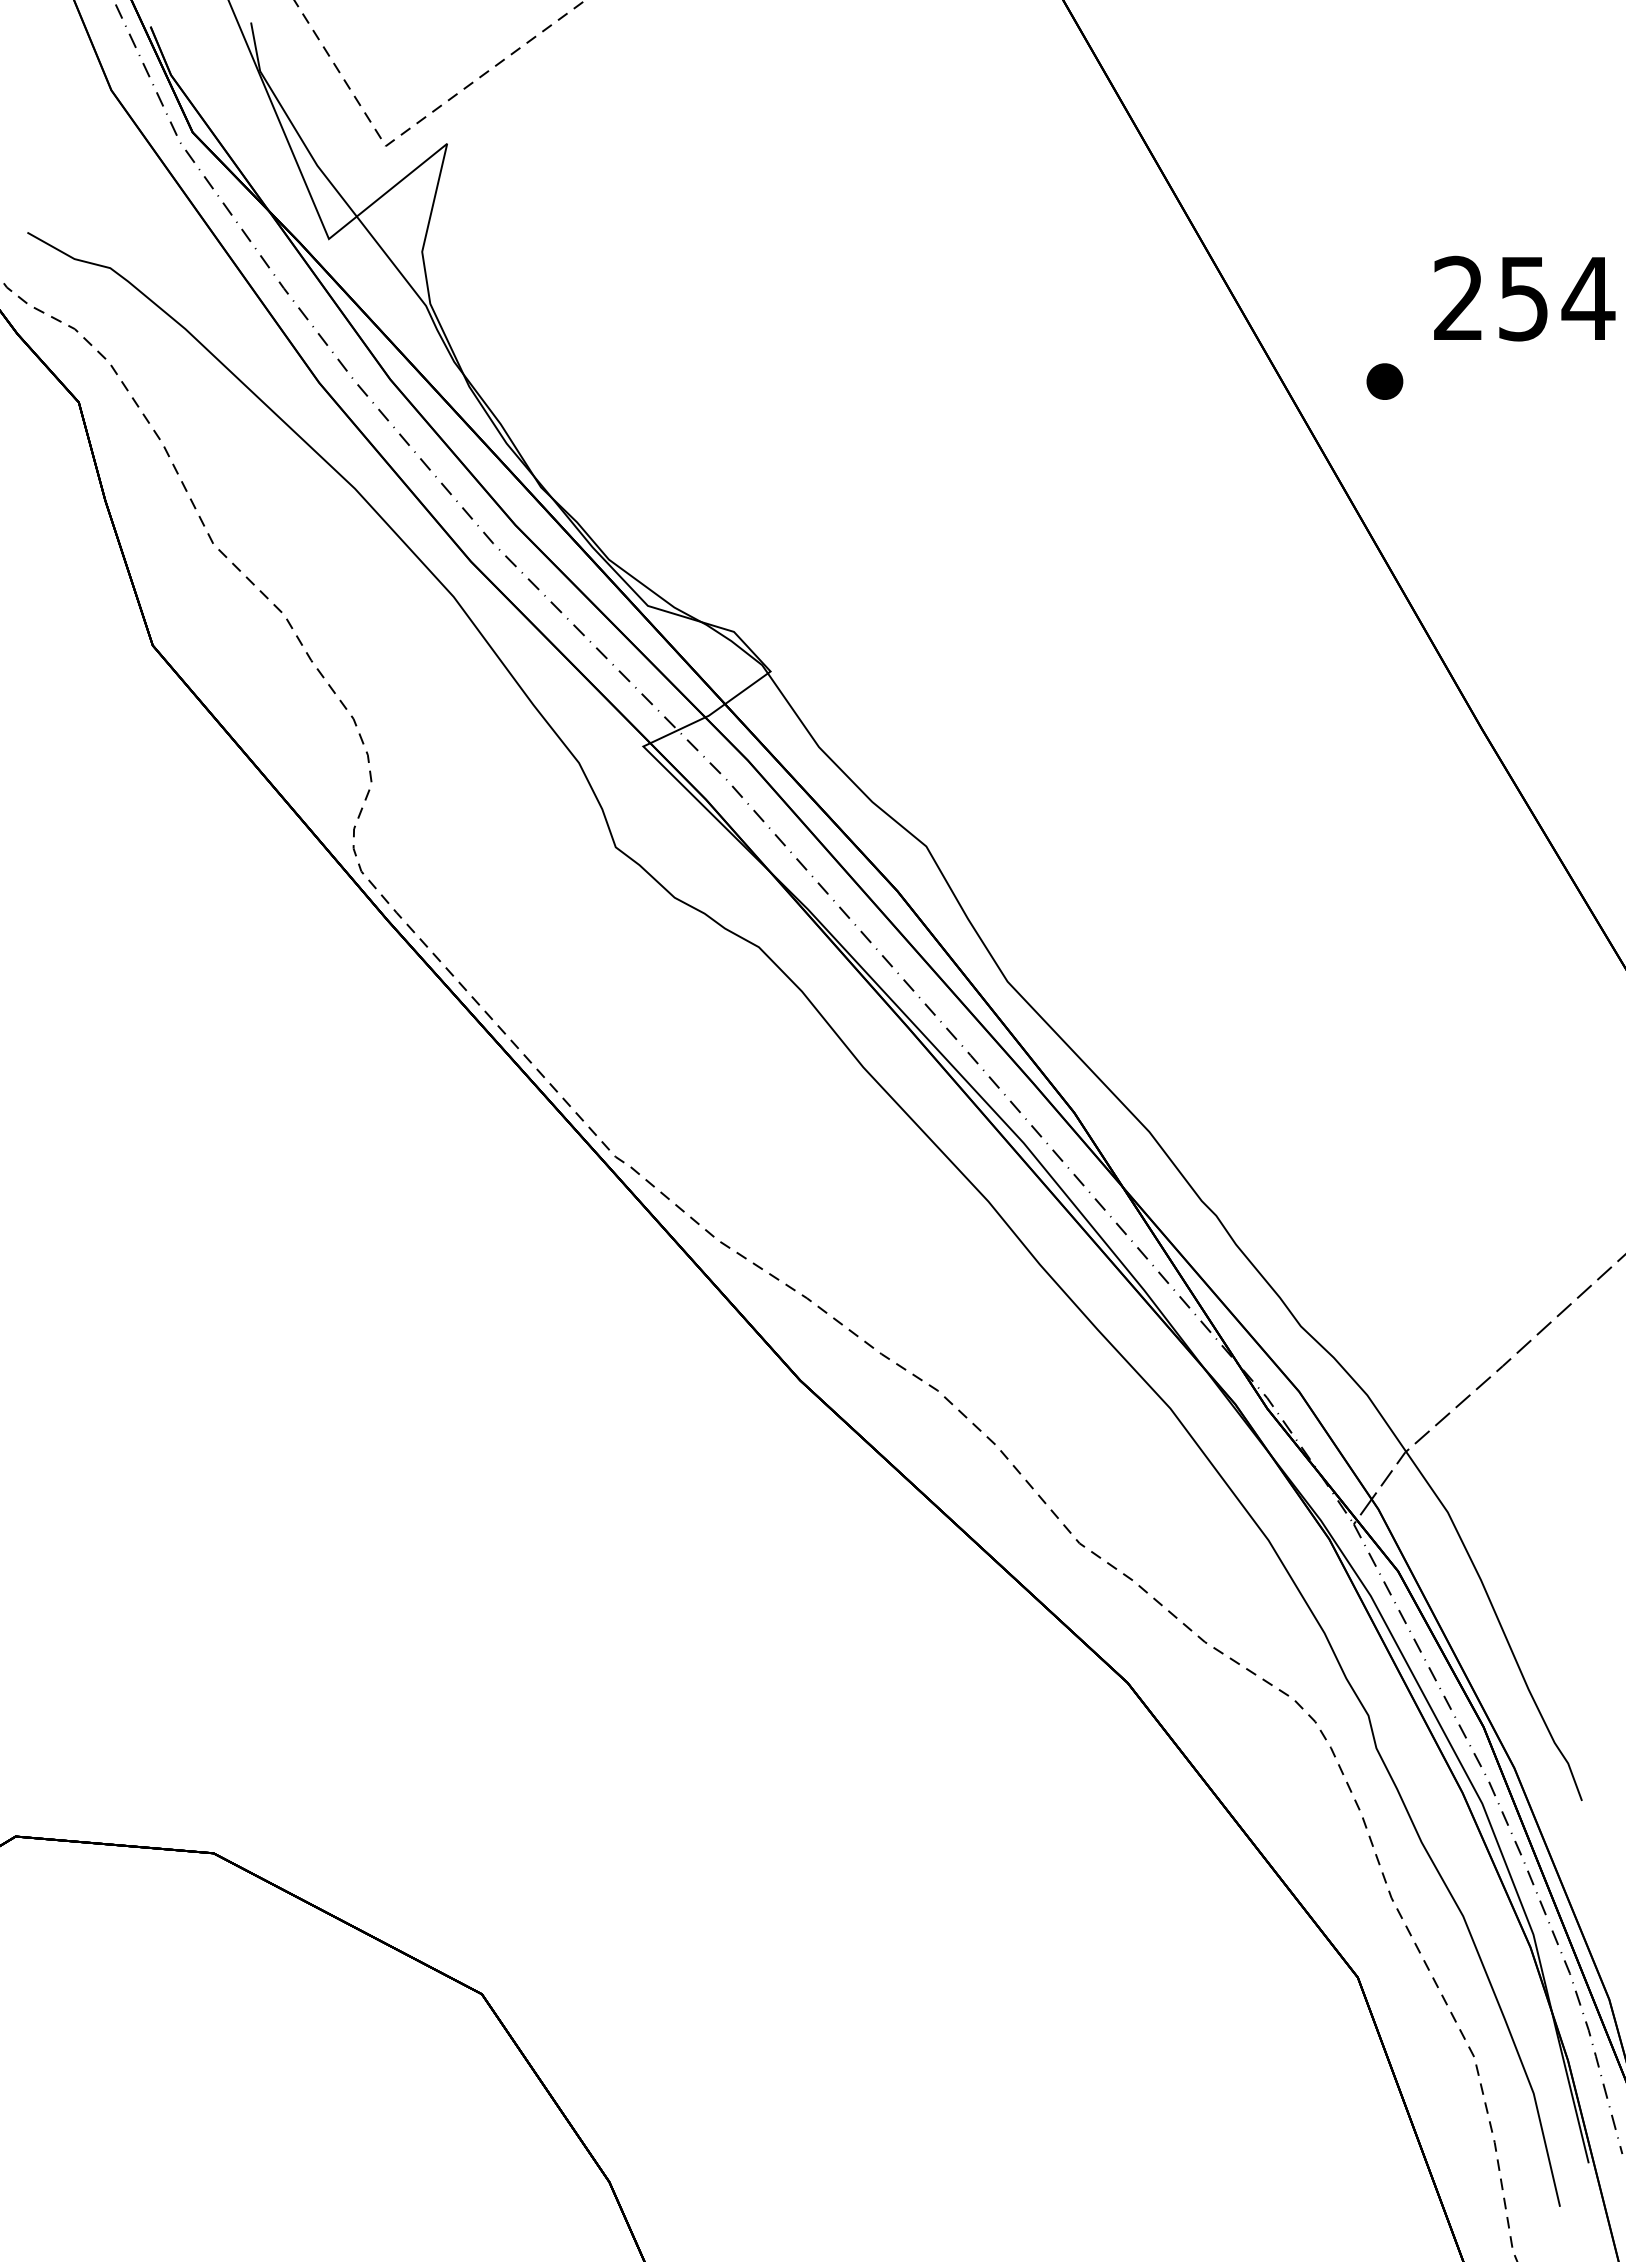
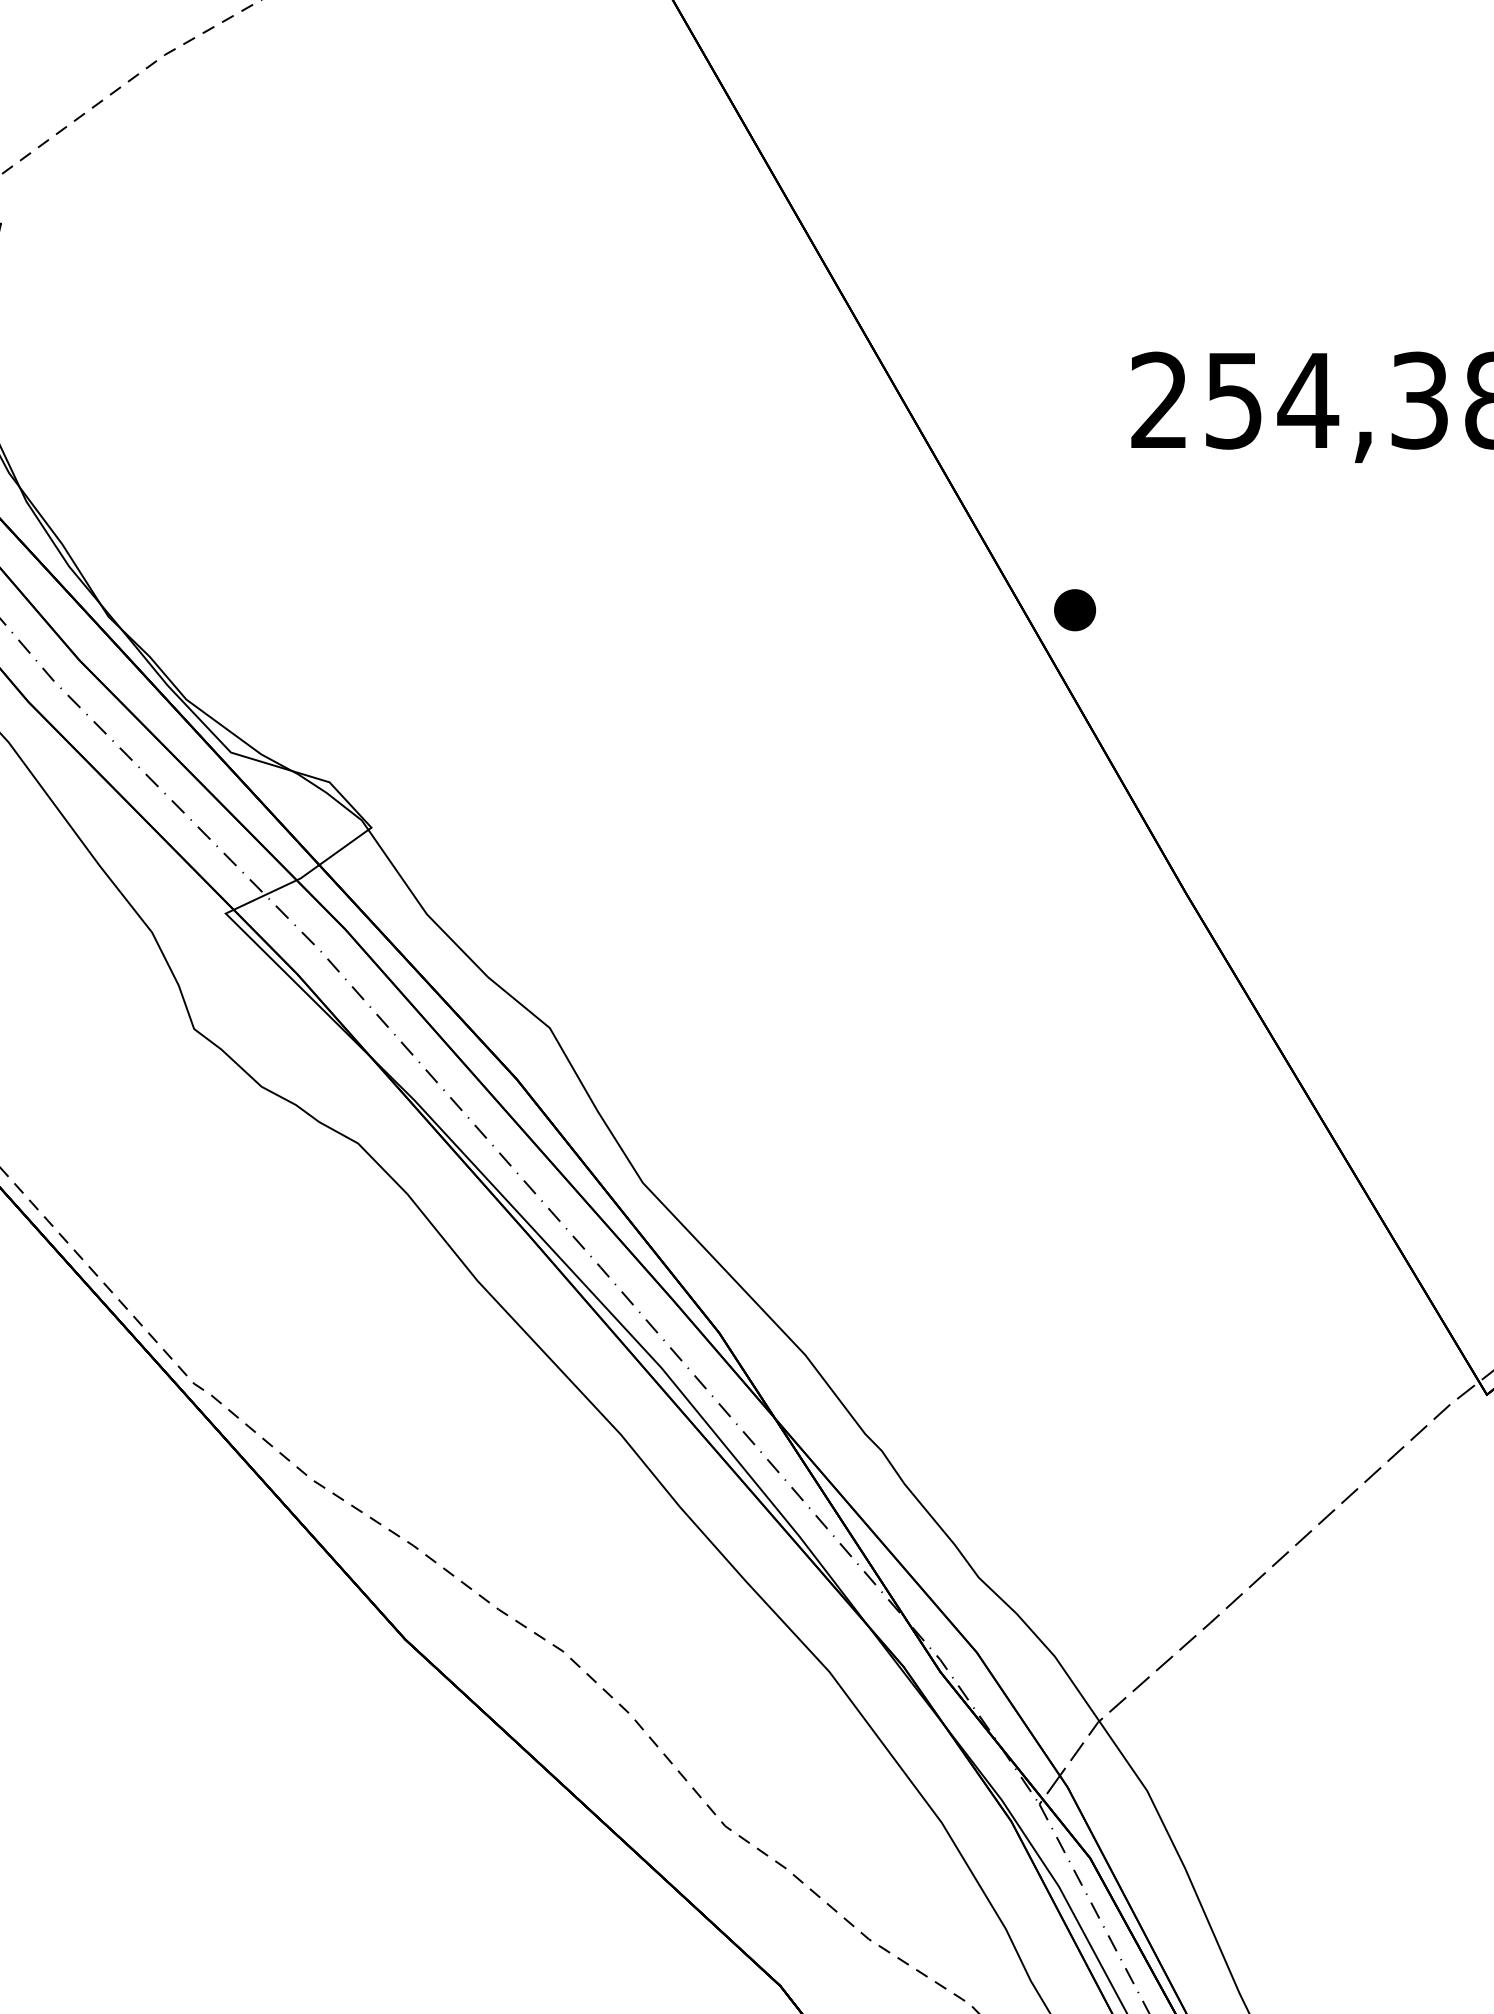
part: (1384, 381) -> (1074, 610), moved

